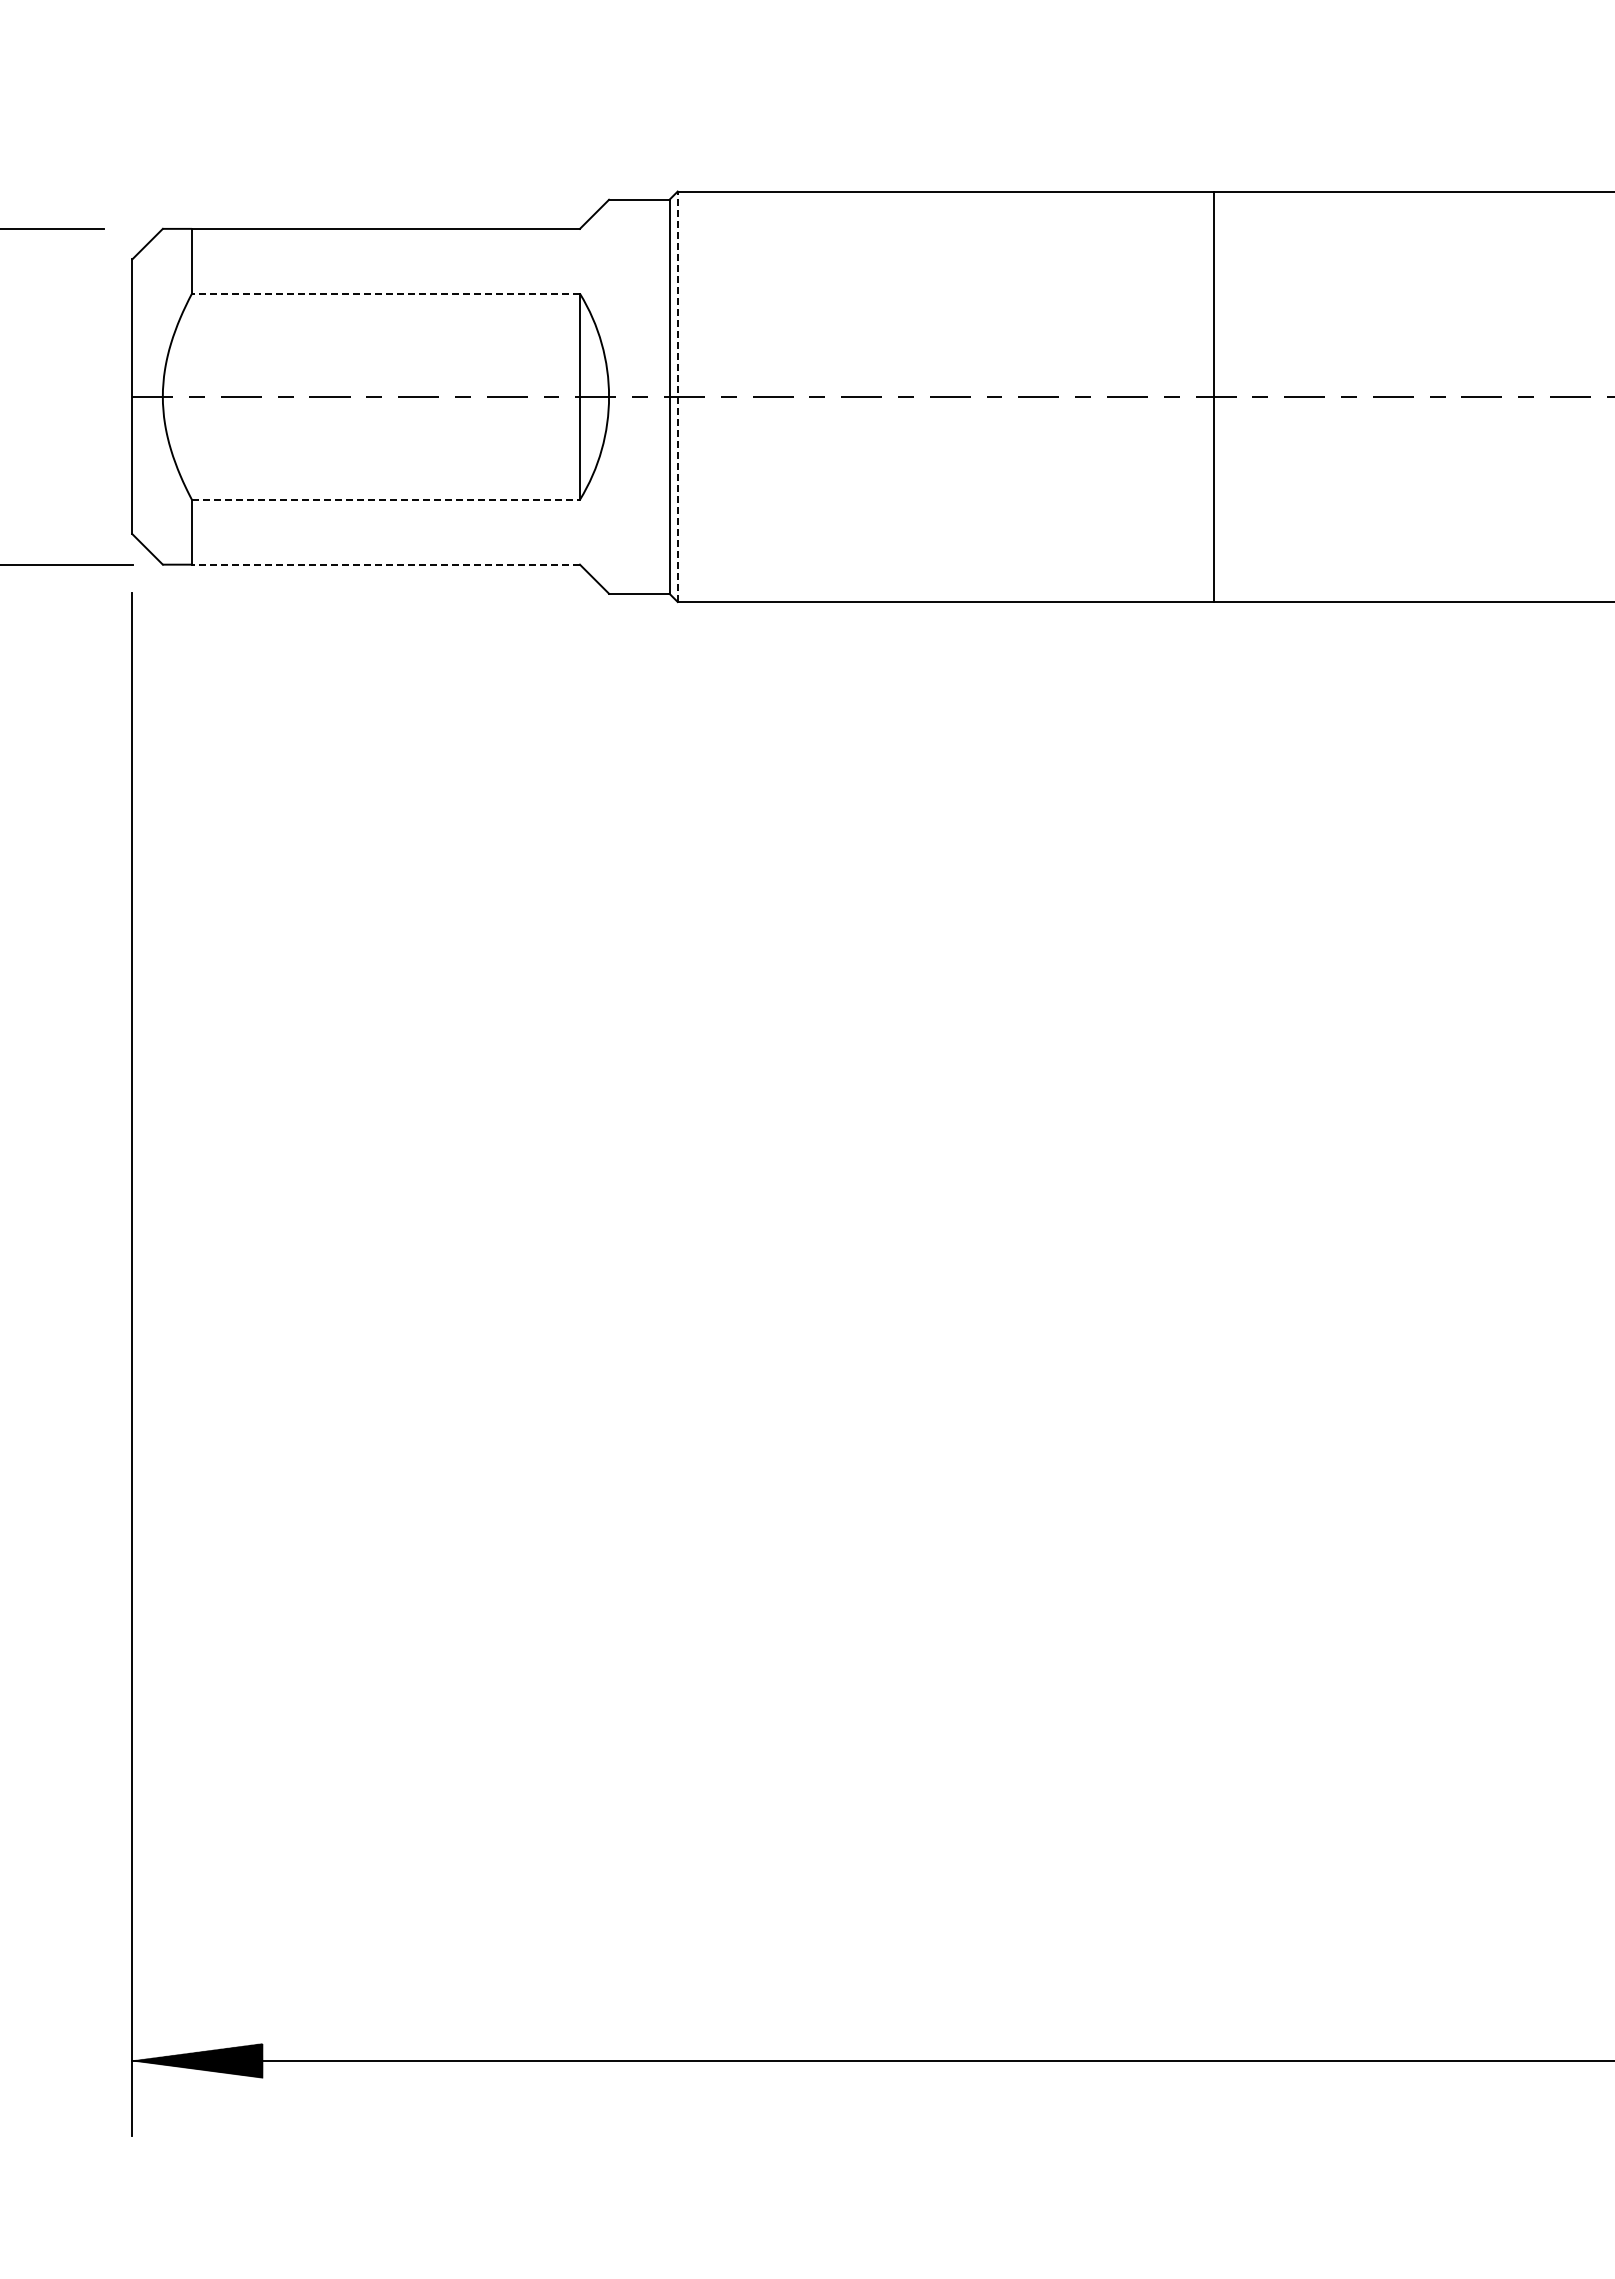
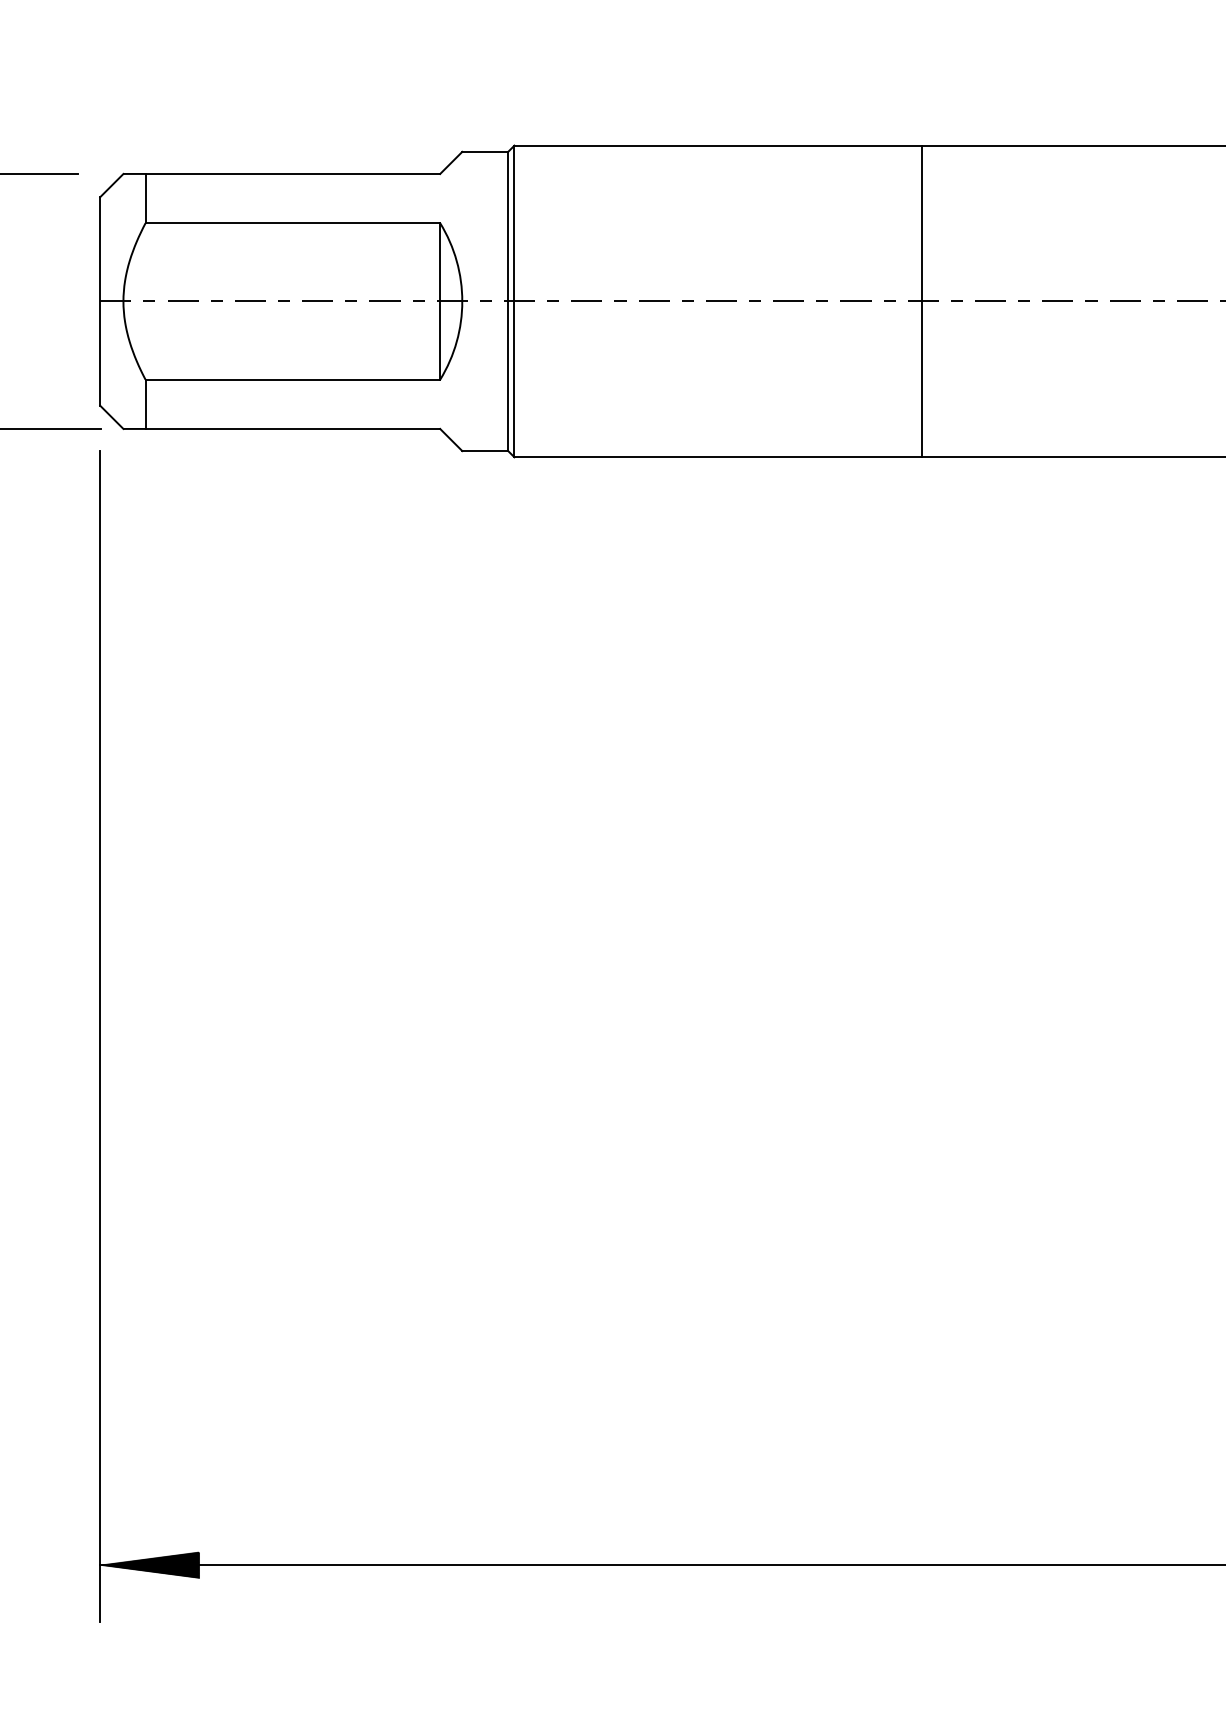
line: (385, 293) -> (292, 223), dashed -> solid
line: (677, 396) -> (514, 301), dashed -> solid
line: (386, 499) -> (293, 379), dashed -> solid
line: (385, 564) -> (292, 428), dashed -> solid

